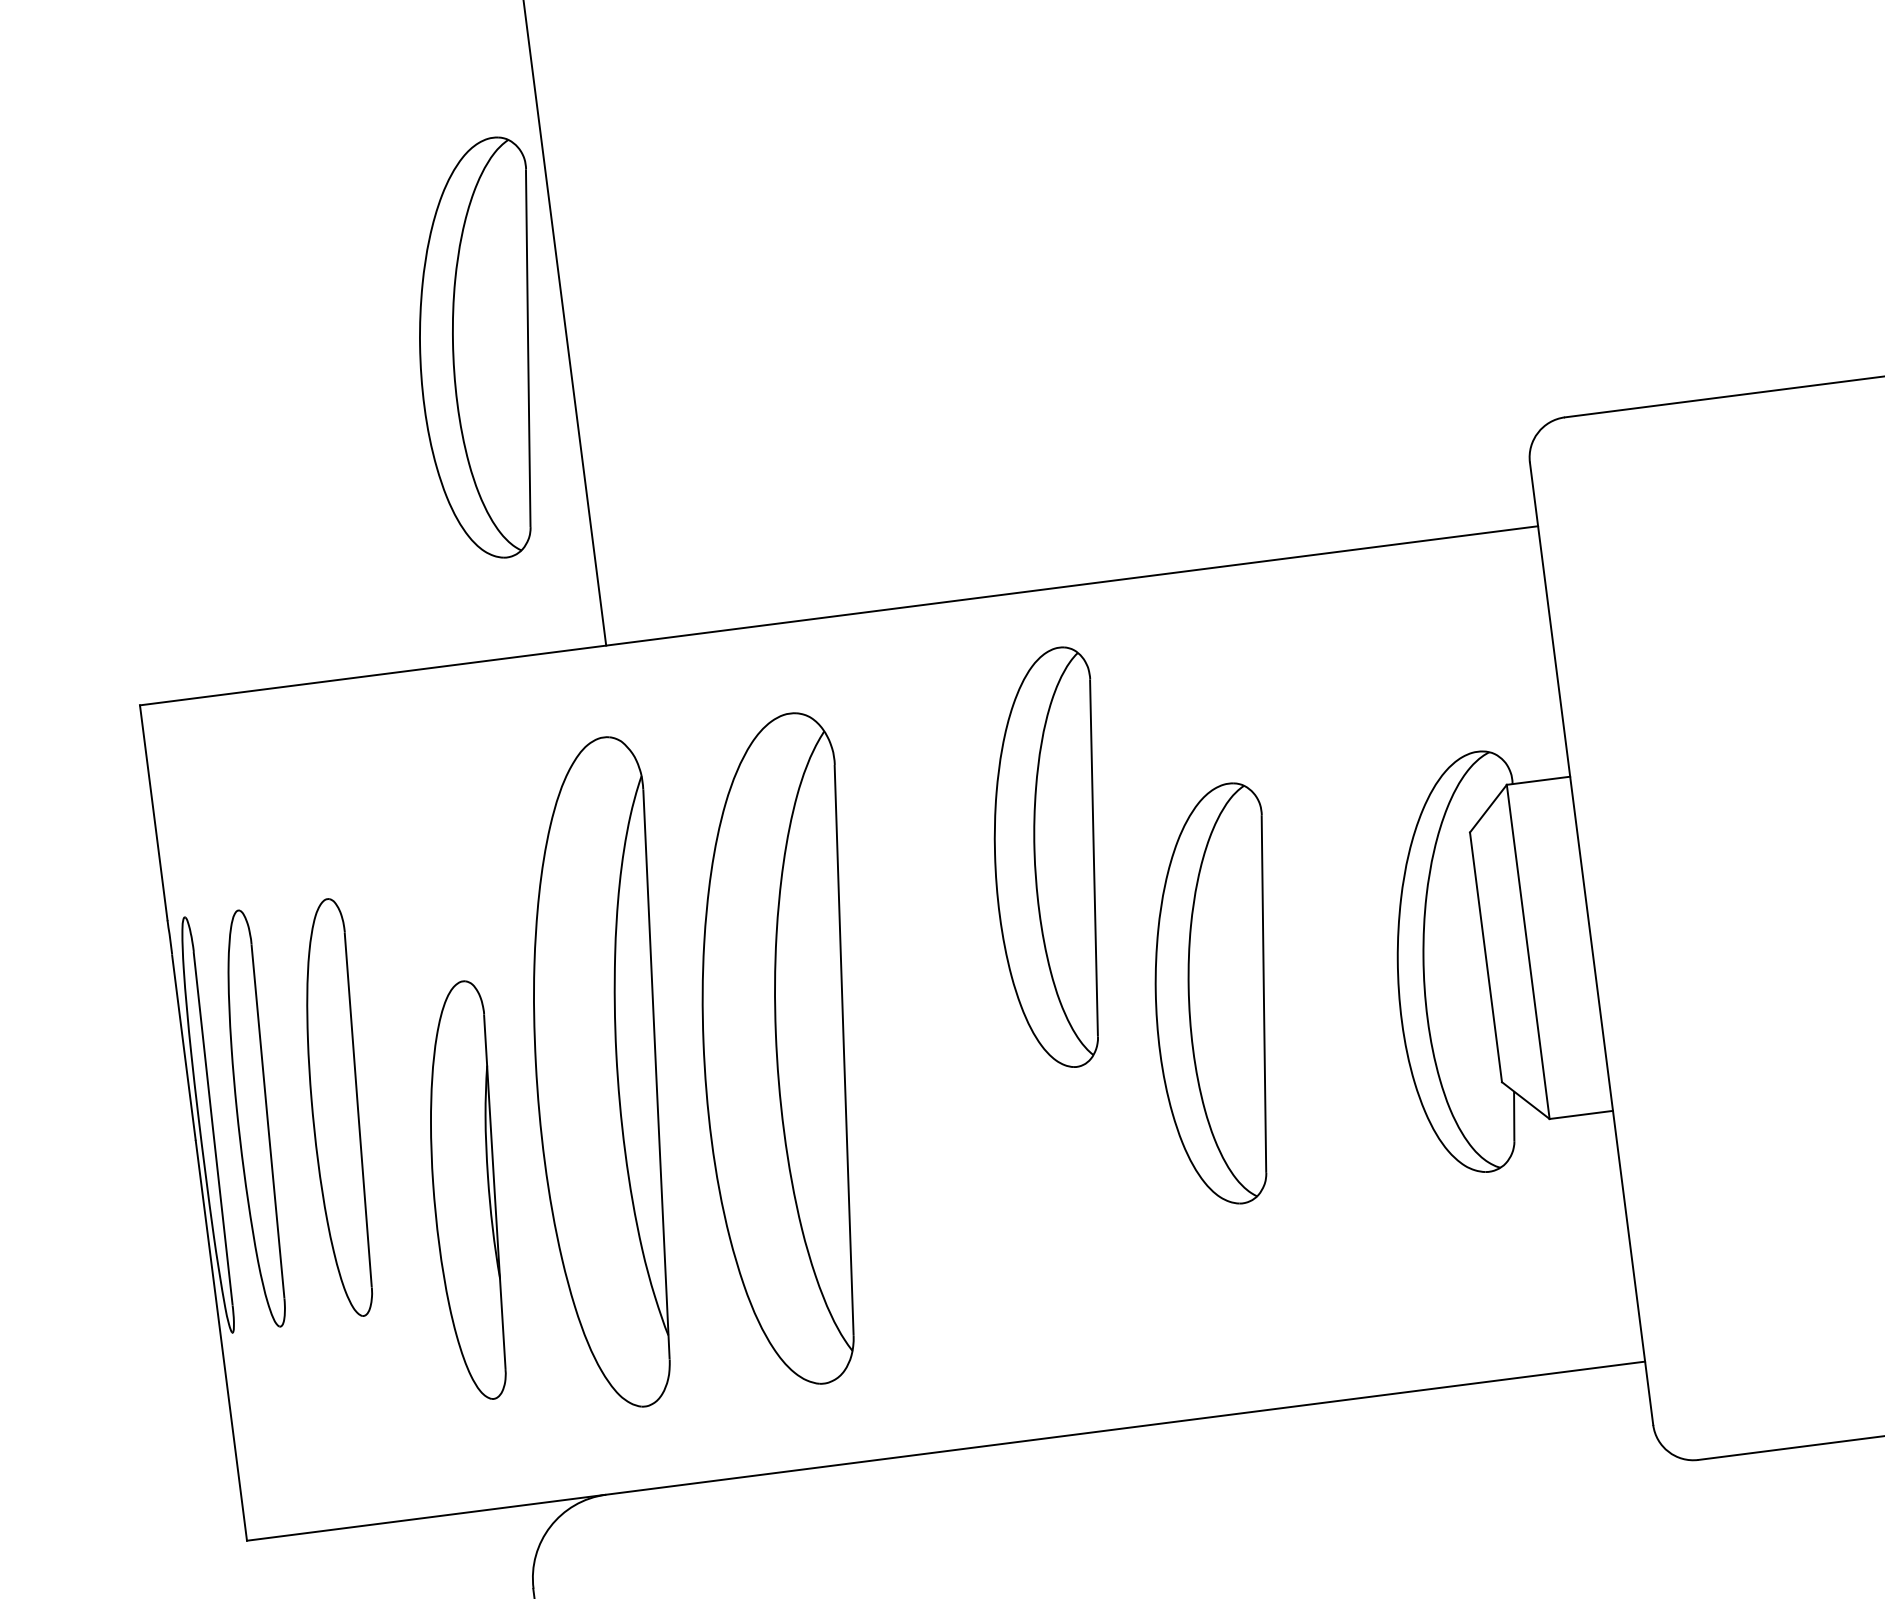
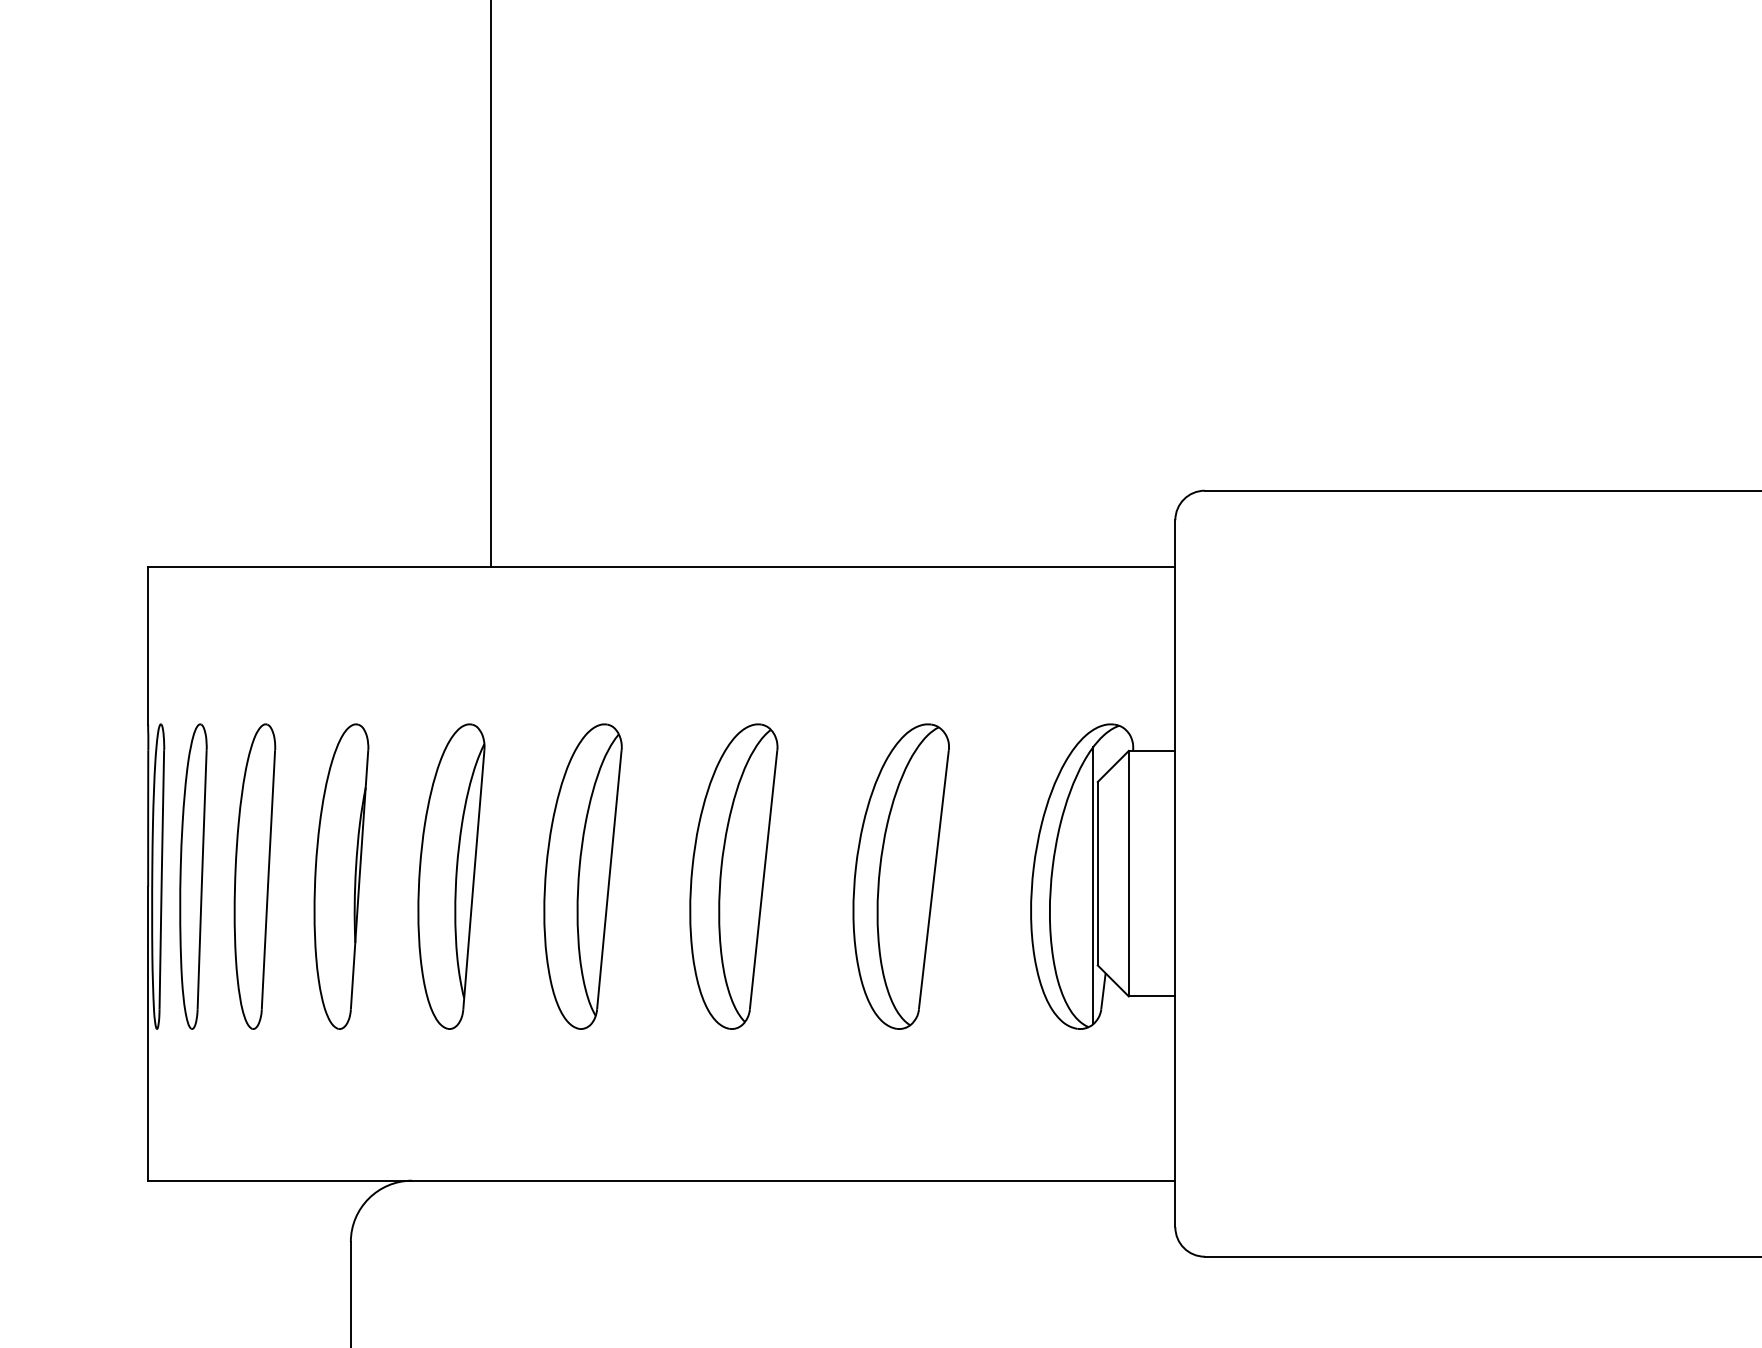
part: (482, 349) -> (428, 341), removed
part: (1052, 859) -> (733, 876), moved
line: (1482, 974) -> (1093, 885), added
part: (785, 1050) -> (582, 876), size x0.62
part: (606, 1073) -> (451, 876), size x0.62
part: (469, 1190) -> (341, 876), moved

